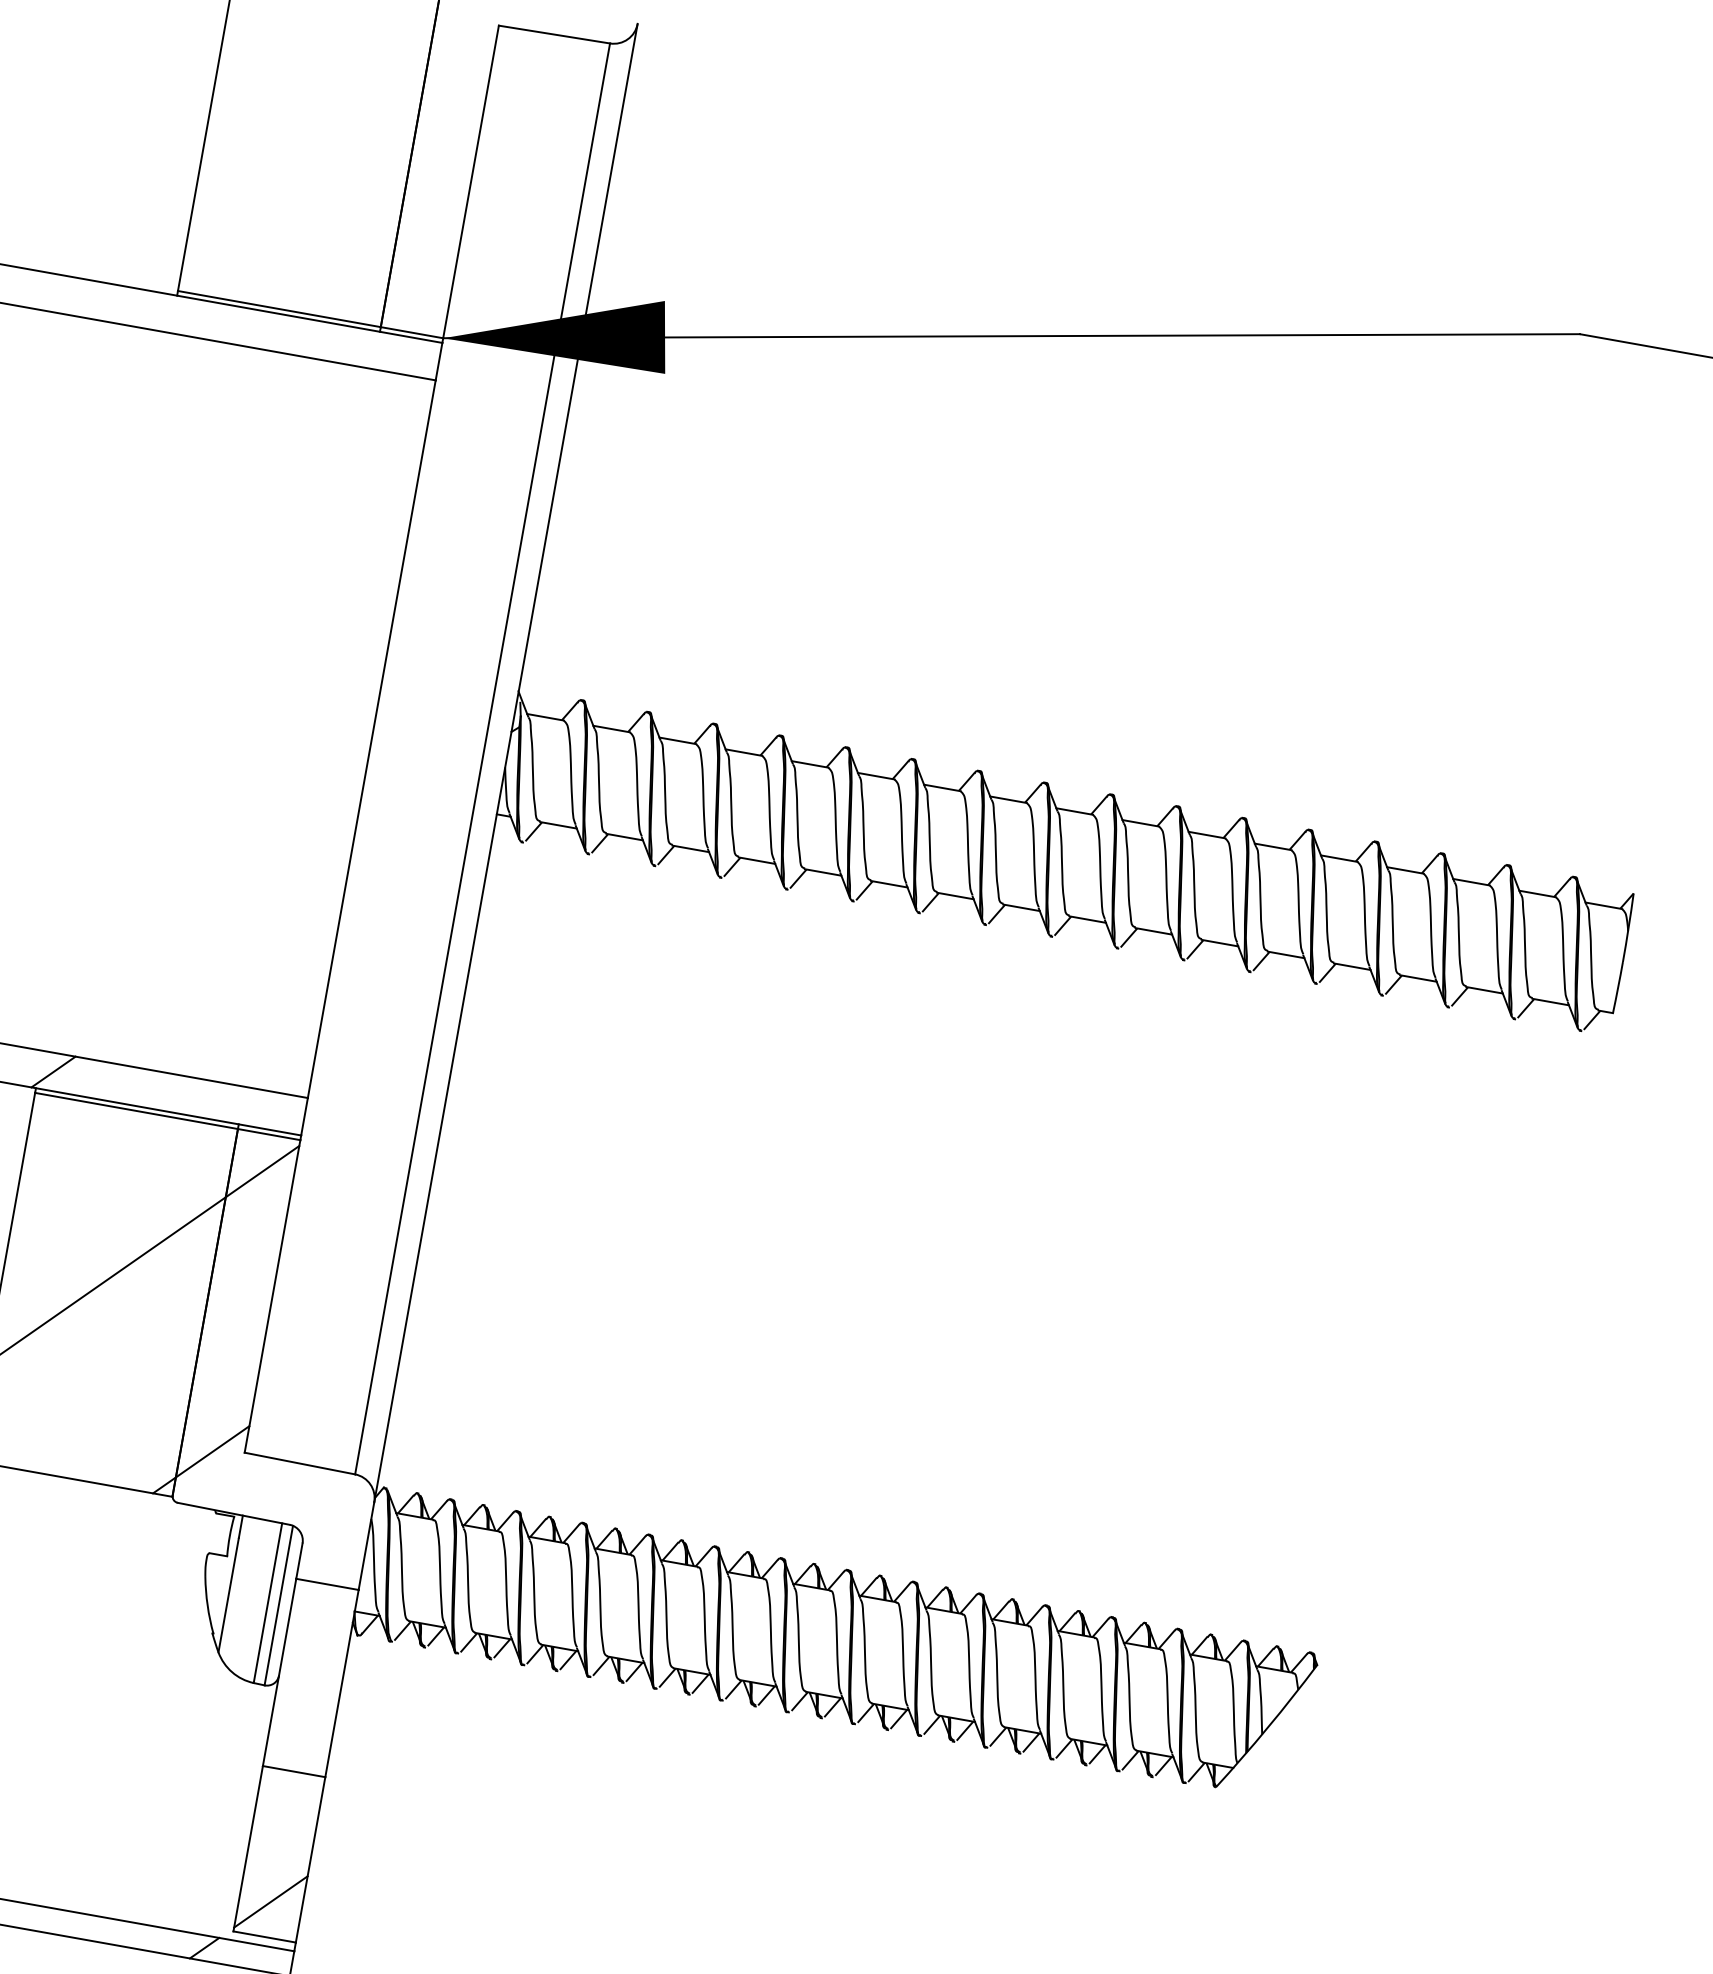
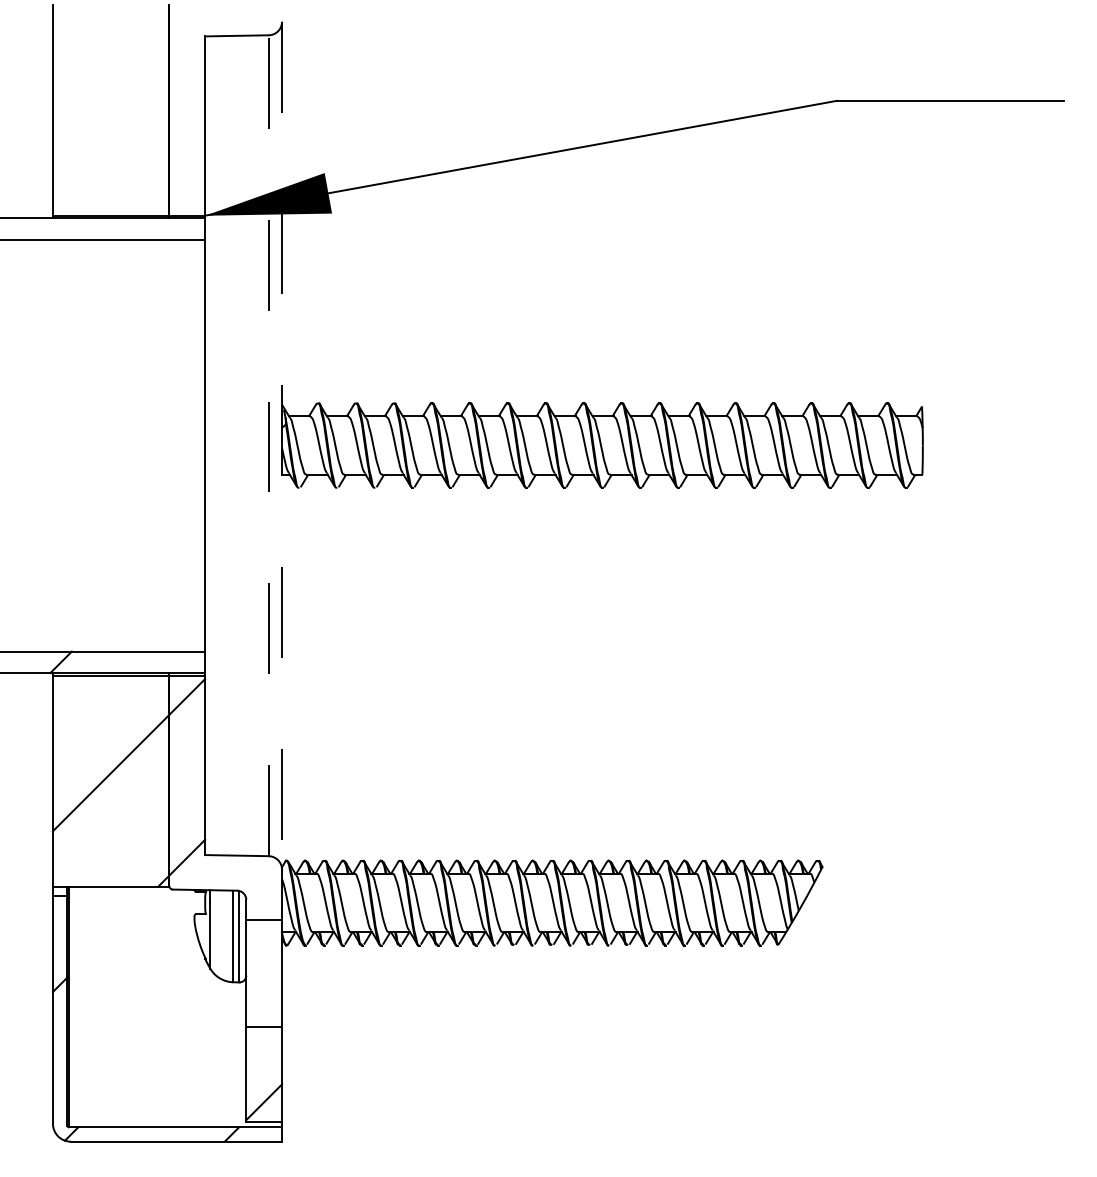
line: (482, 758) -> (268, 445), solid -> dashed
line: (506, 764) -> (282, 446), solid -> dashed

